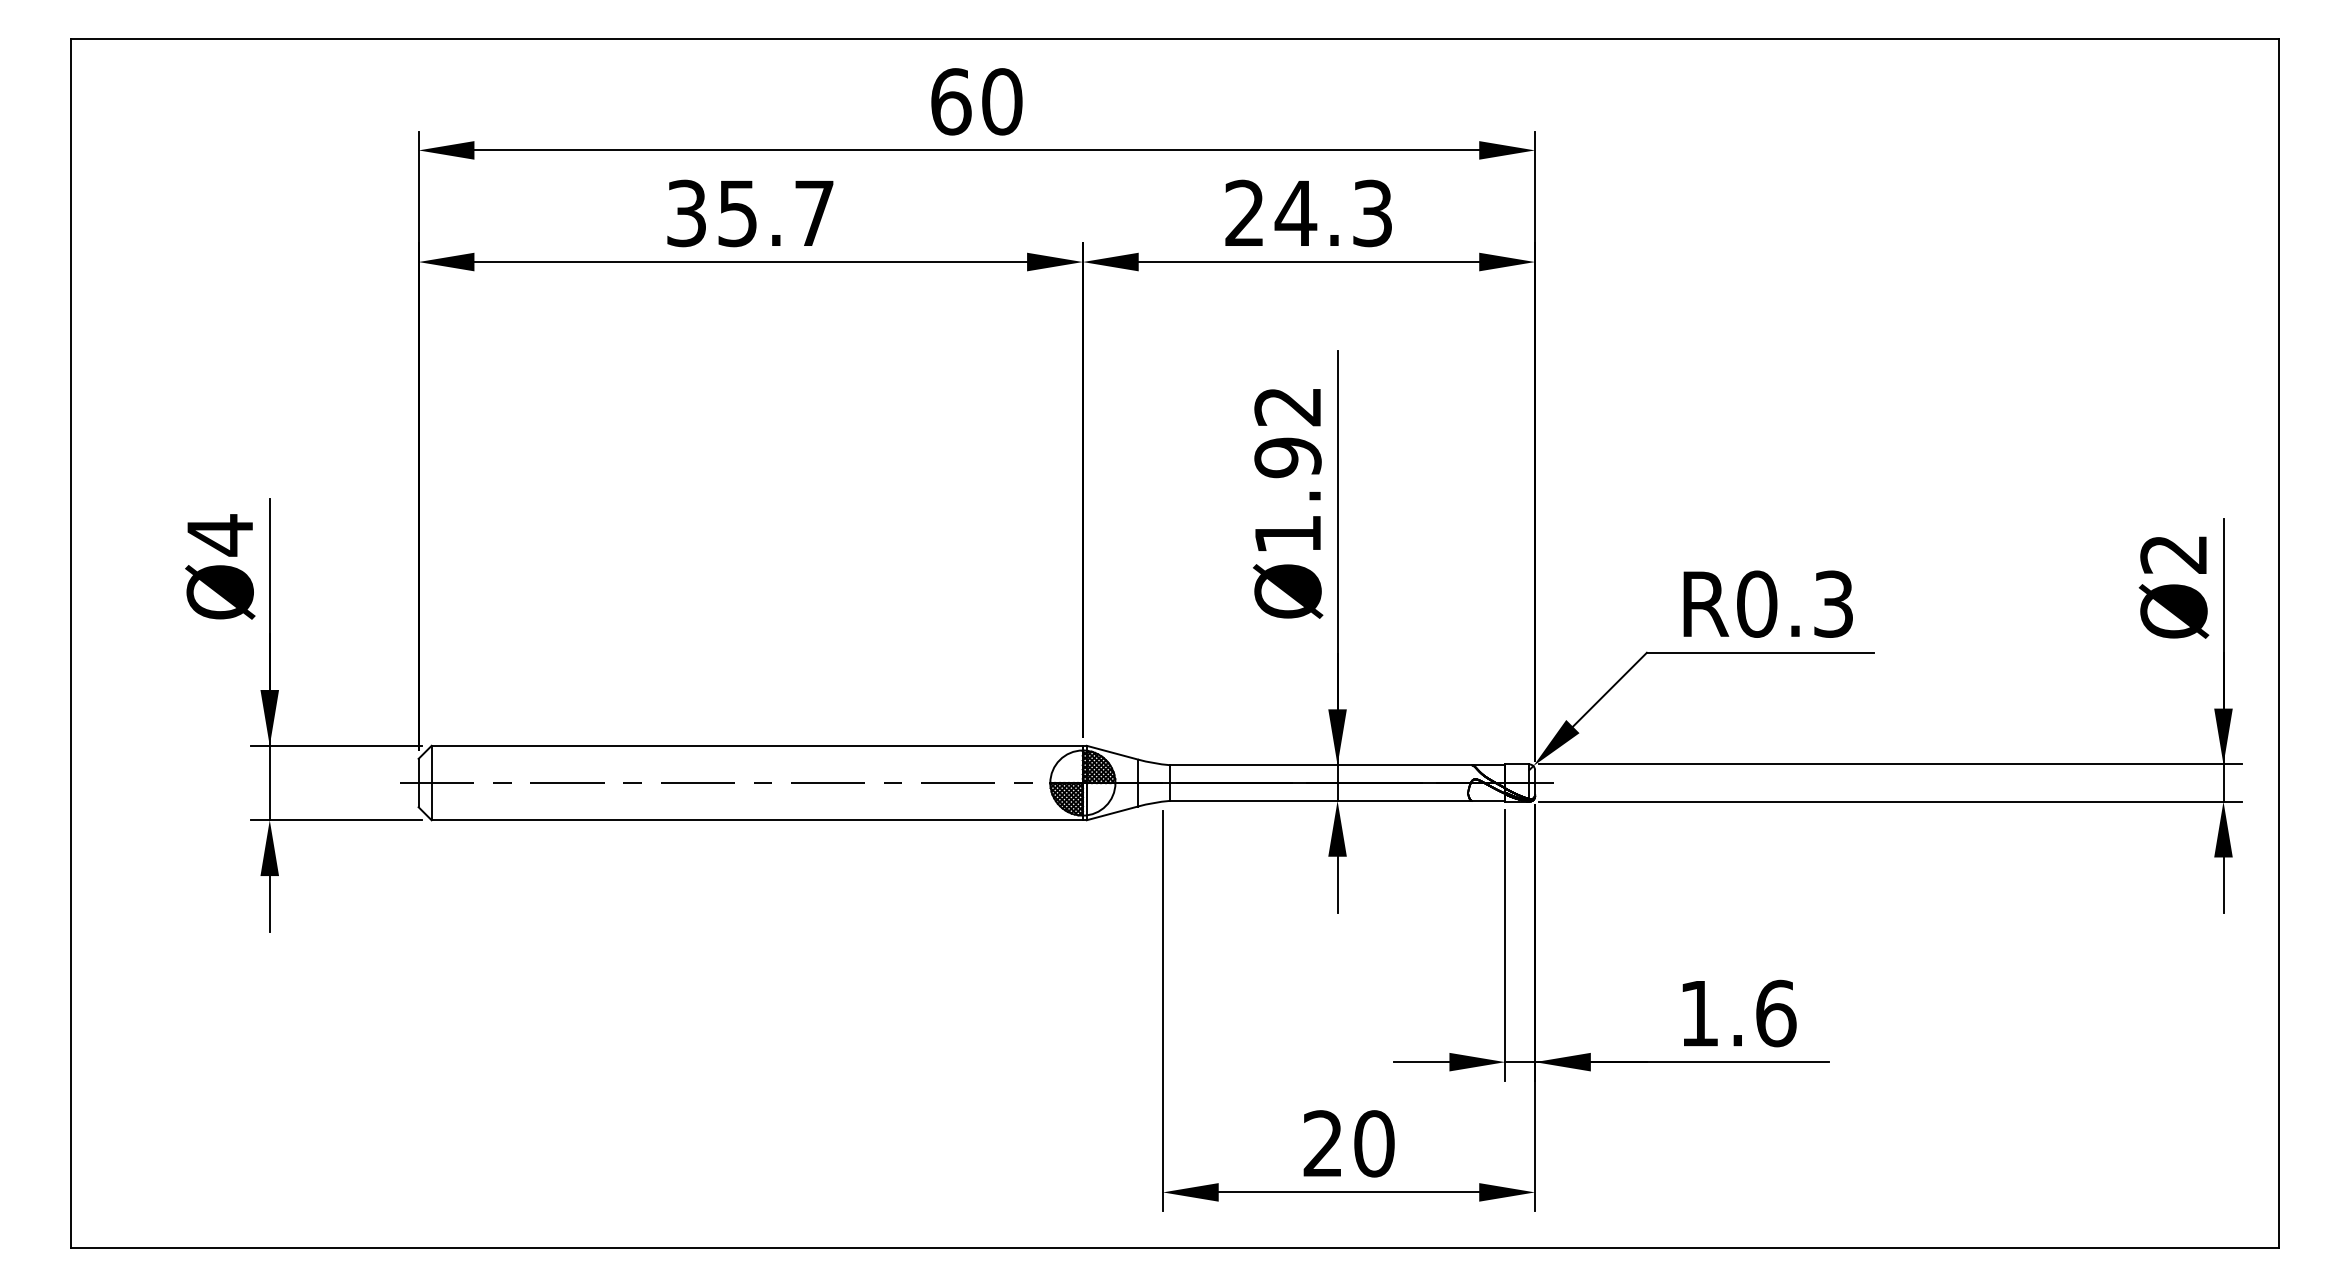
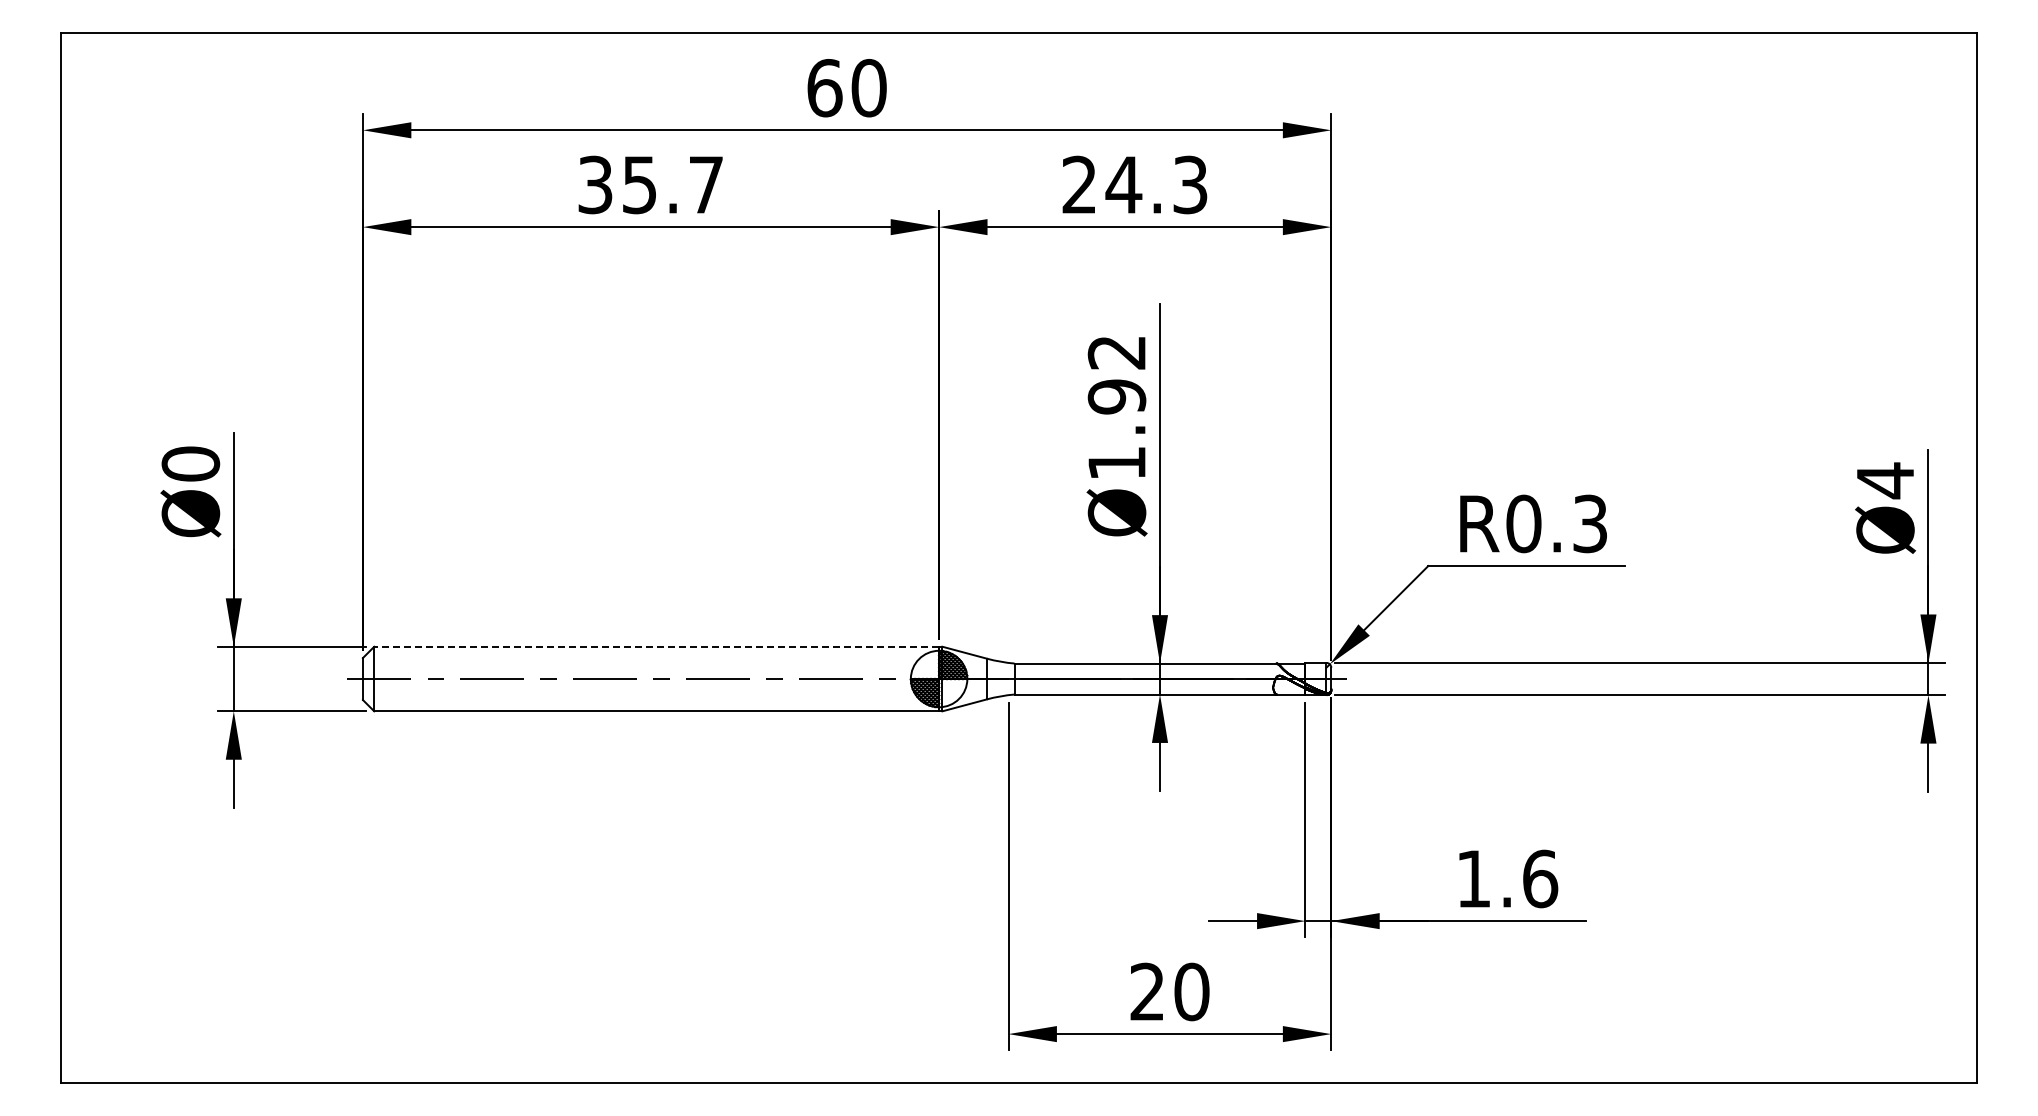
text: (219, 534) -> (190, 463), Ø4 -> Ø0
text: (2172, 554) -> (1884, 480), Ø2 -> Ø4
line: (757, 745) -> (656, 646), solid -> dashed

